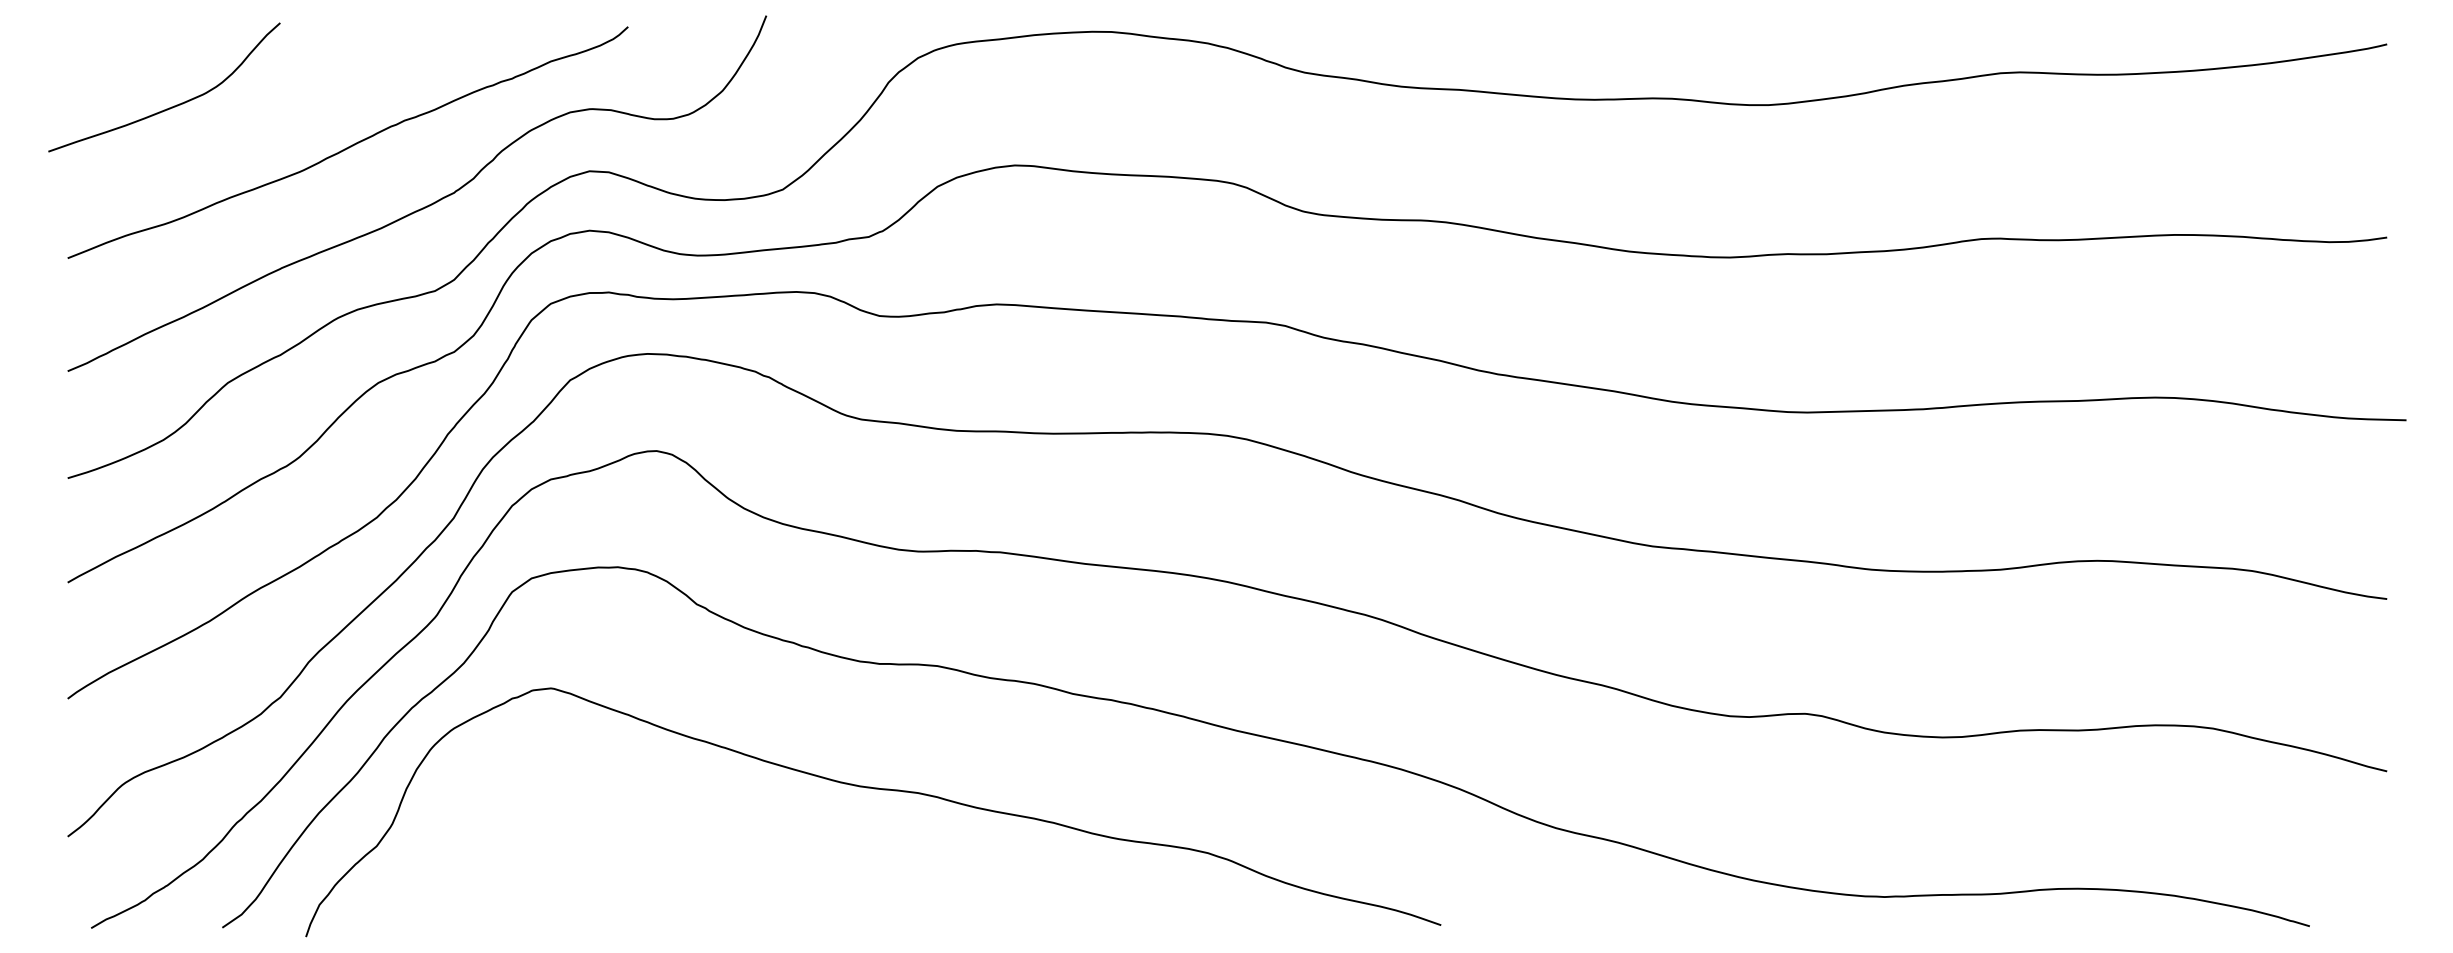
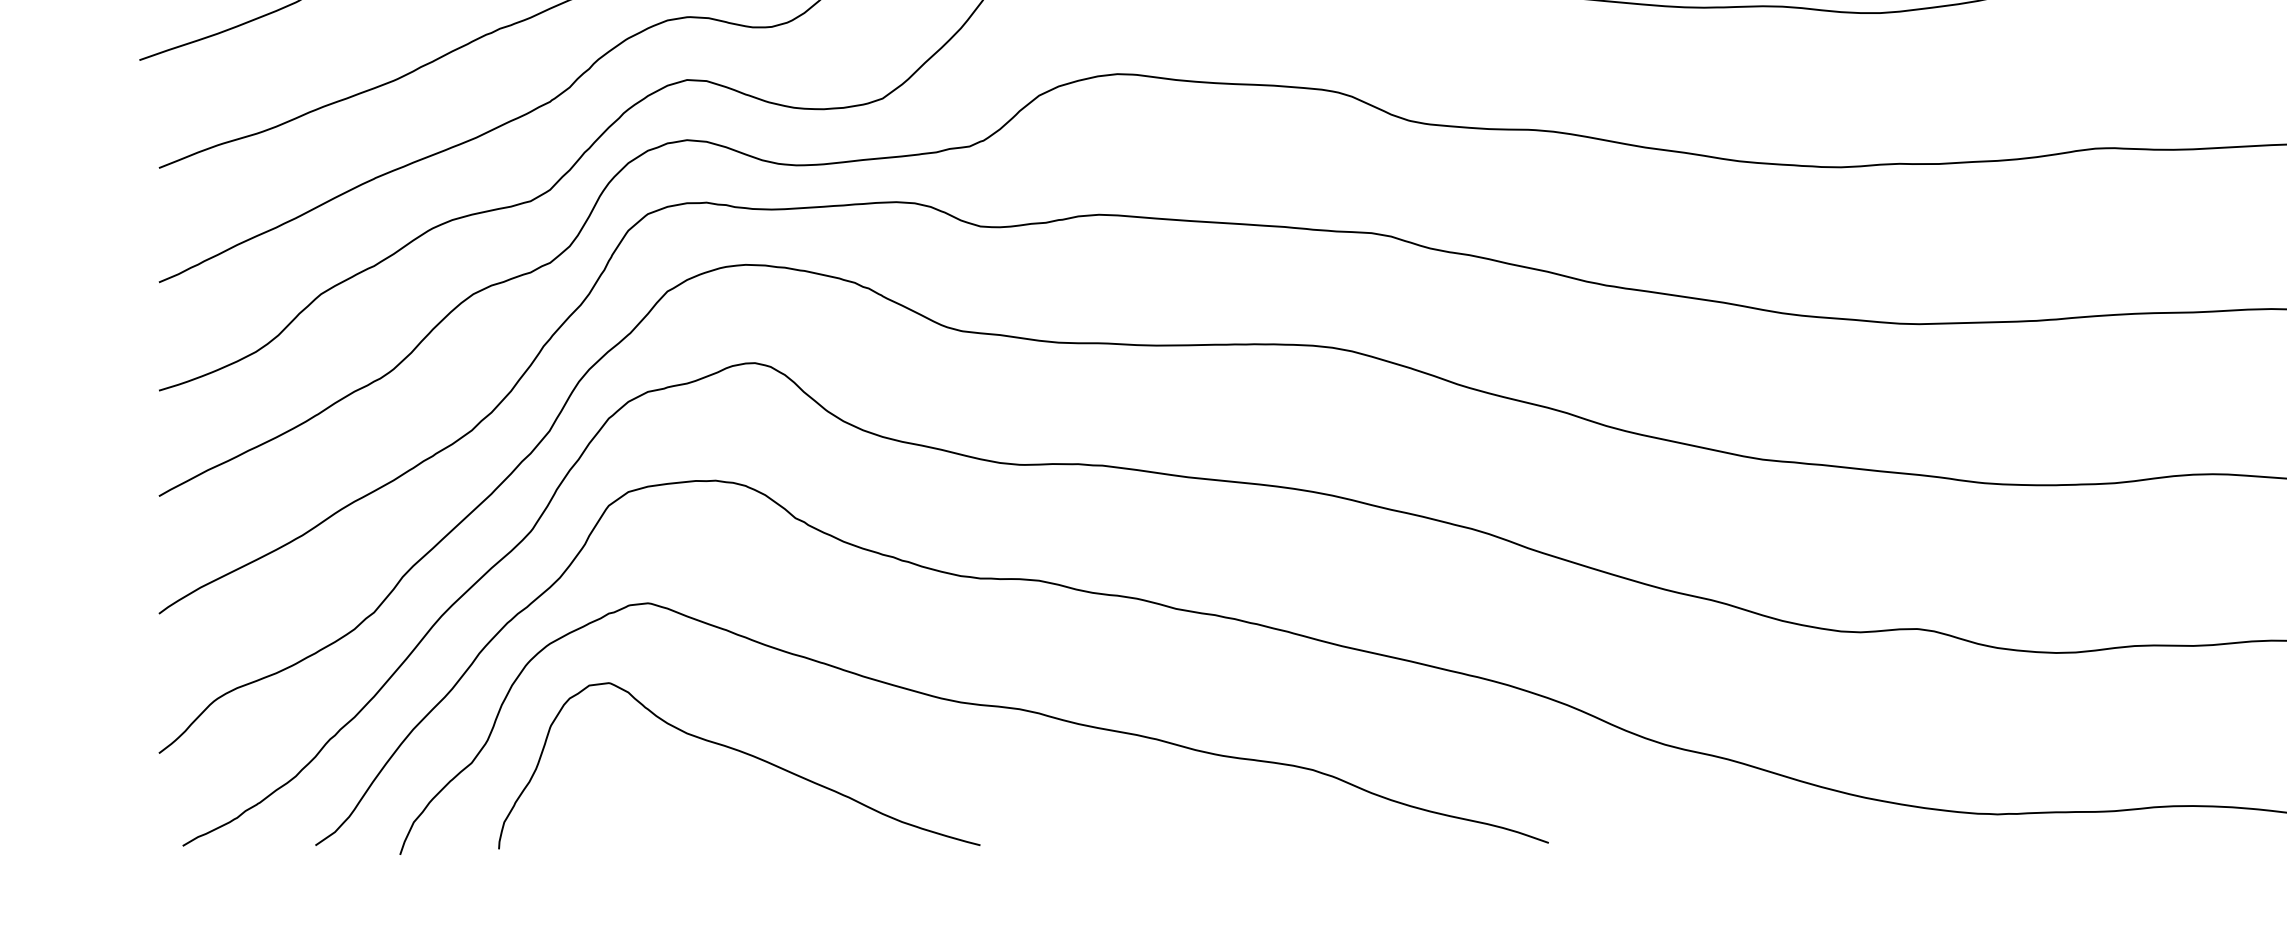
curve: (643, 836) -> (741, 753), added

